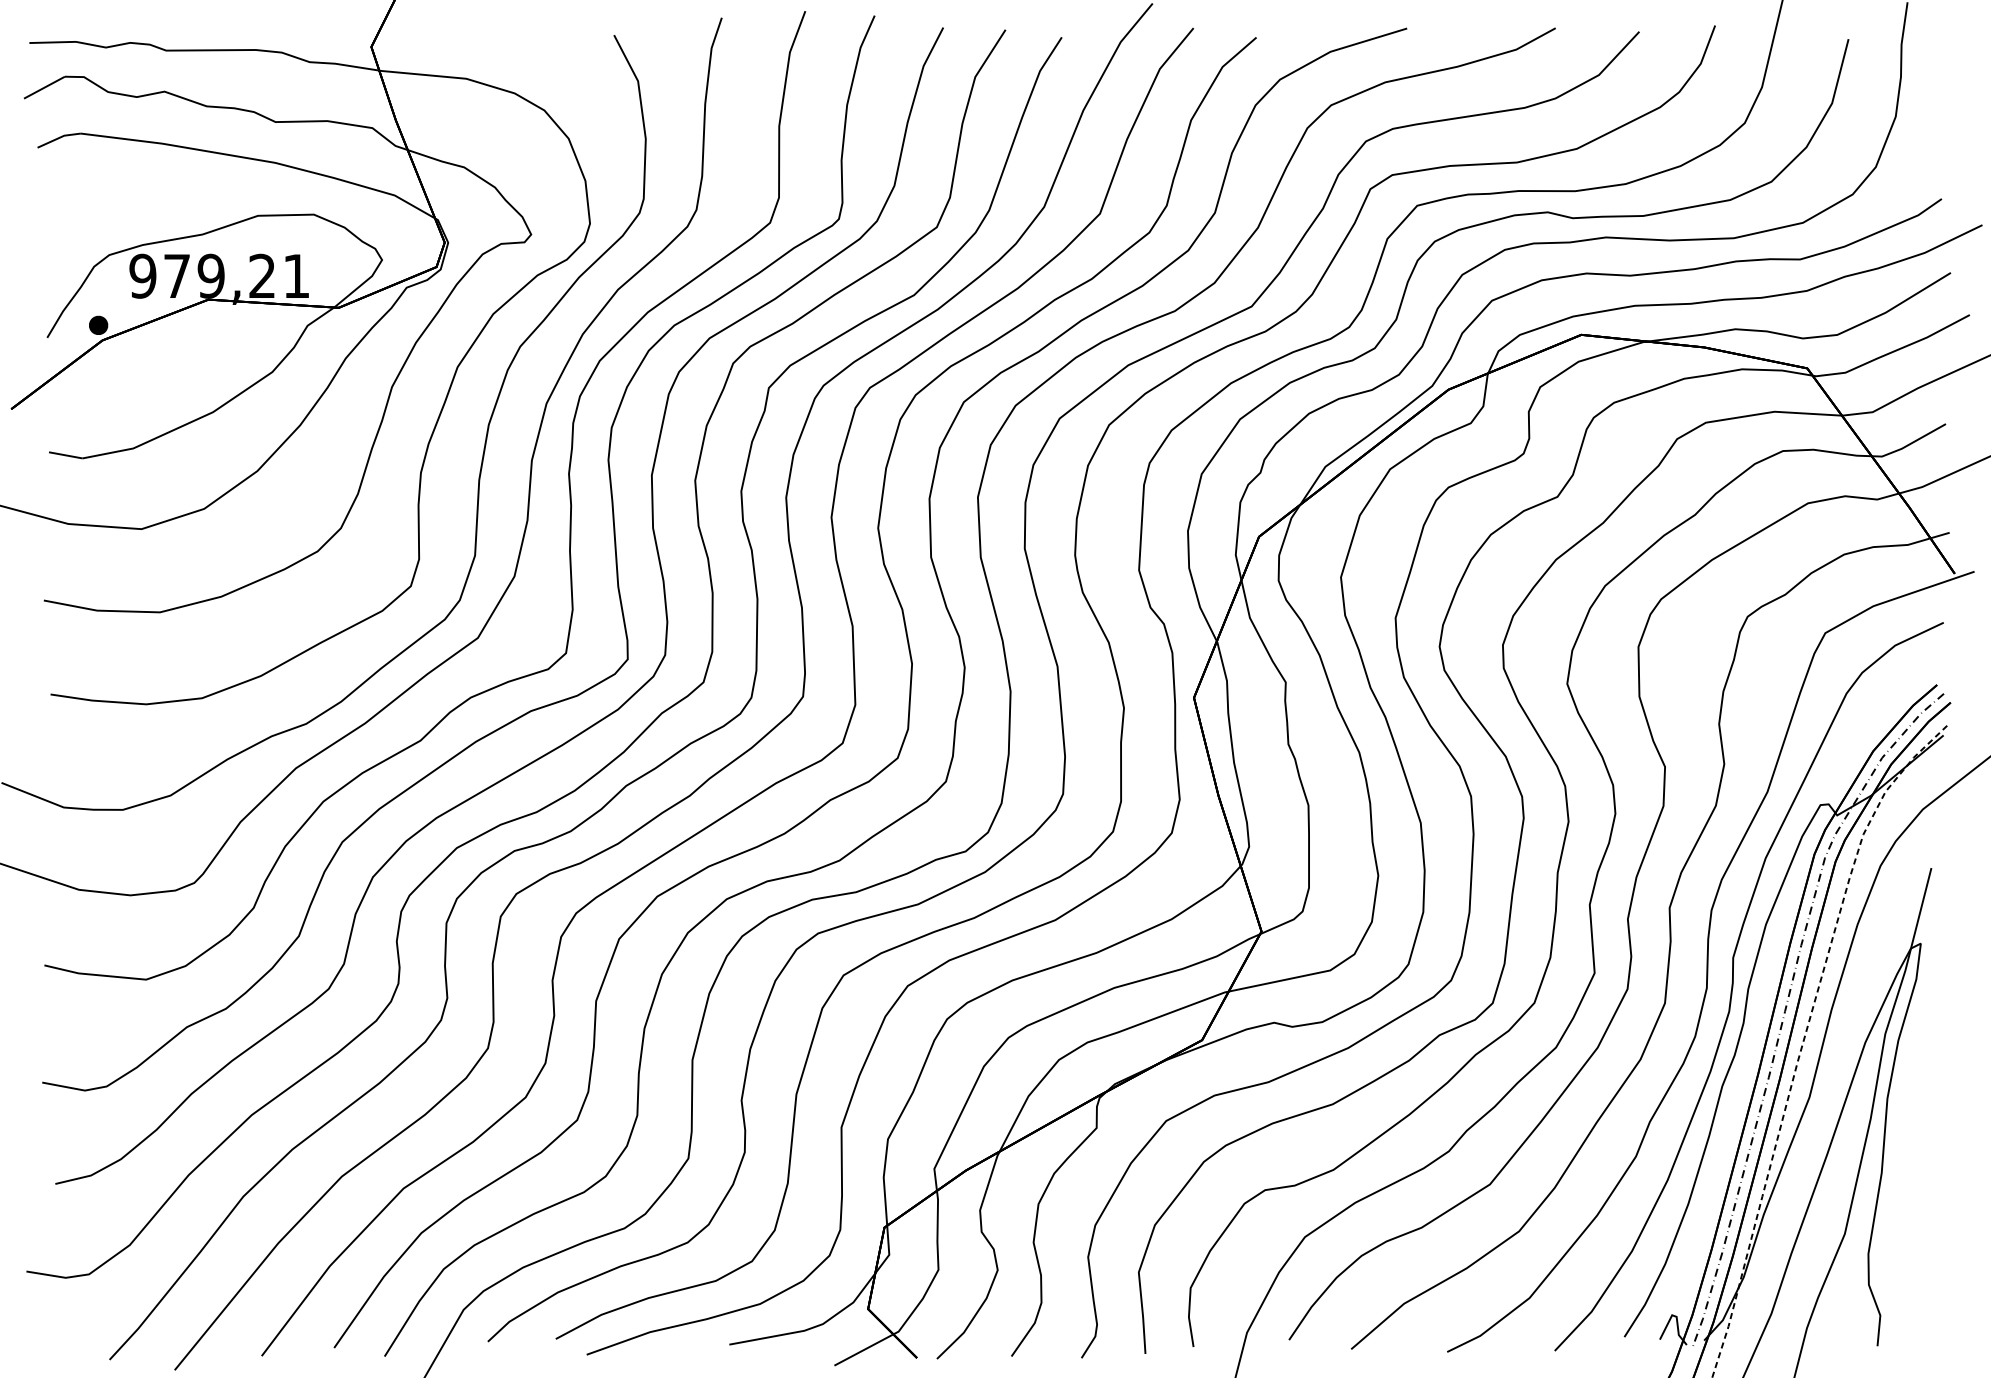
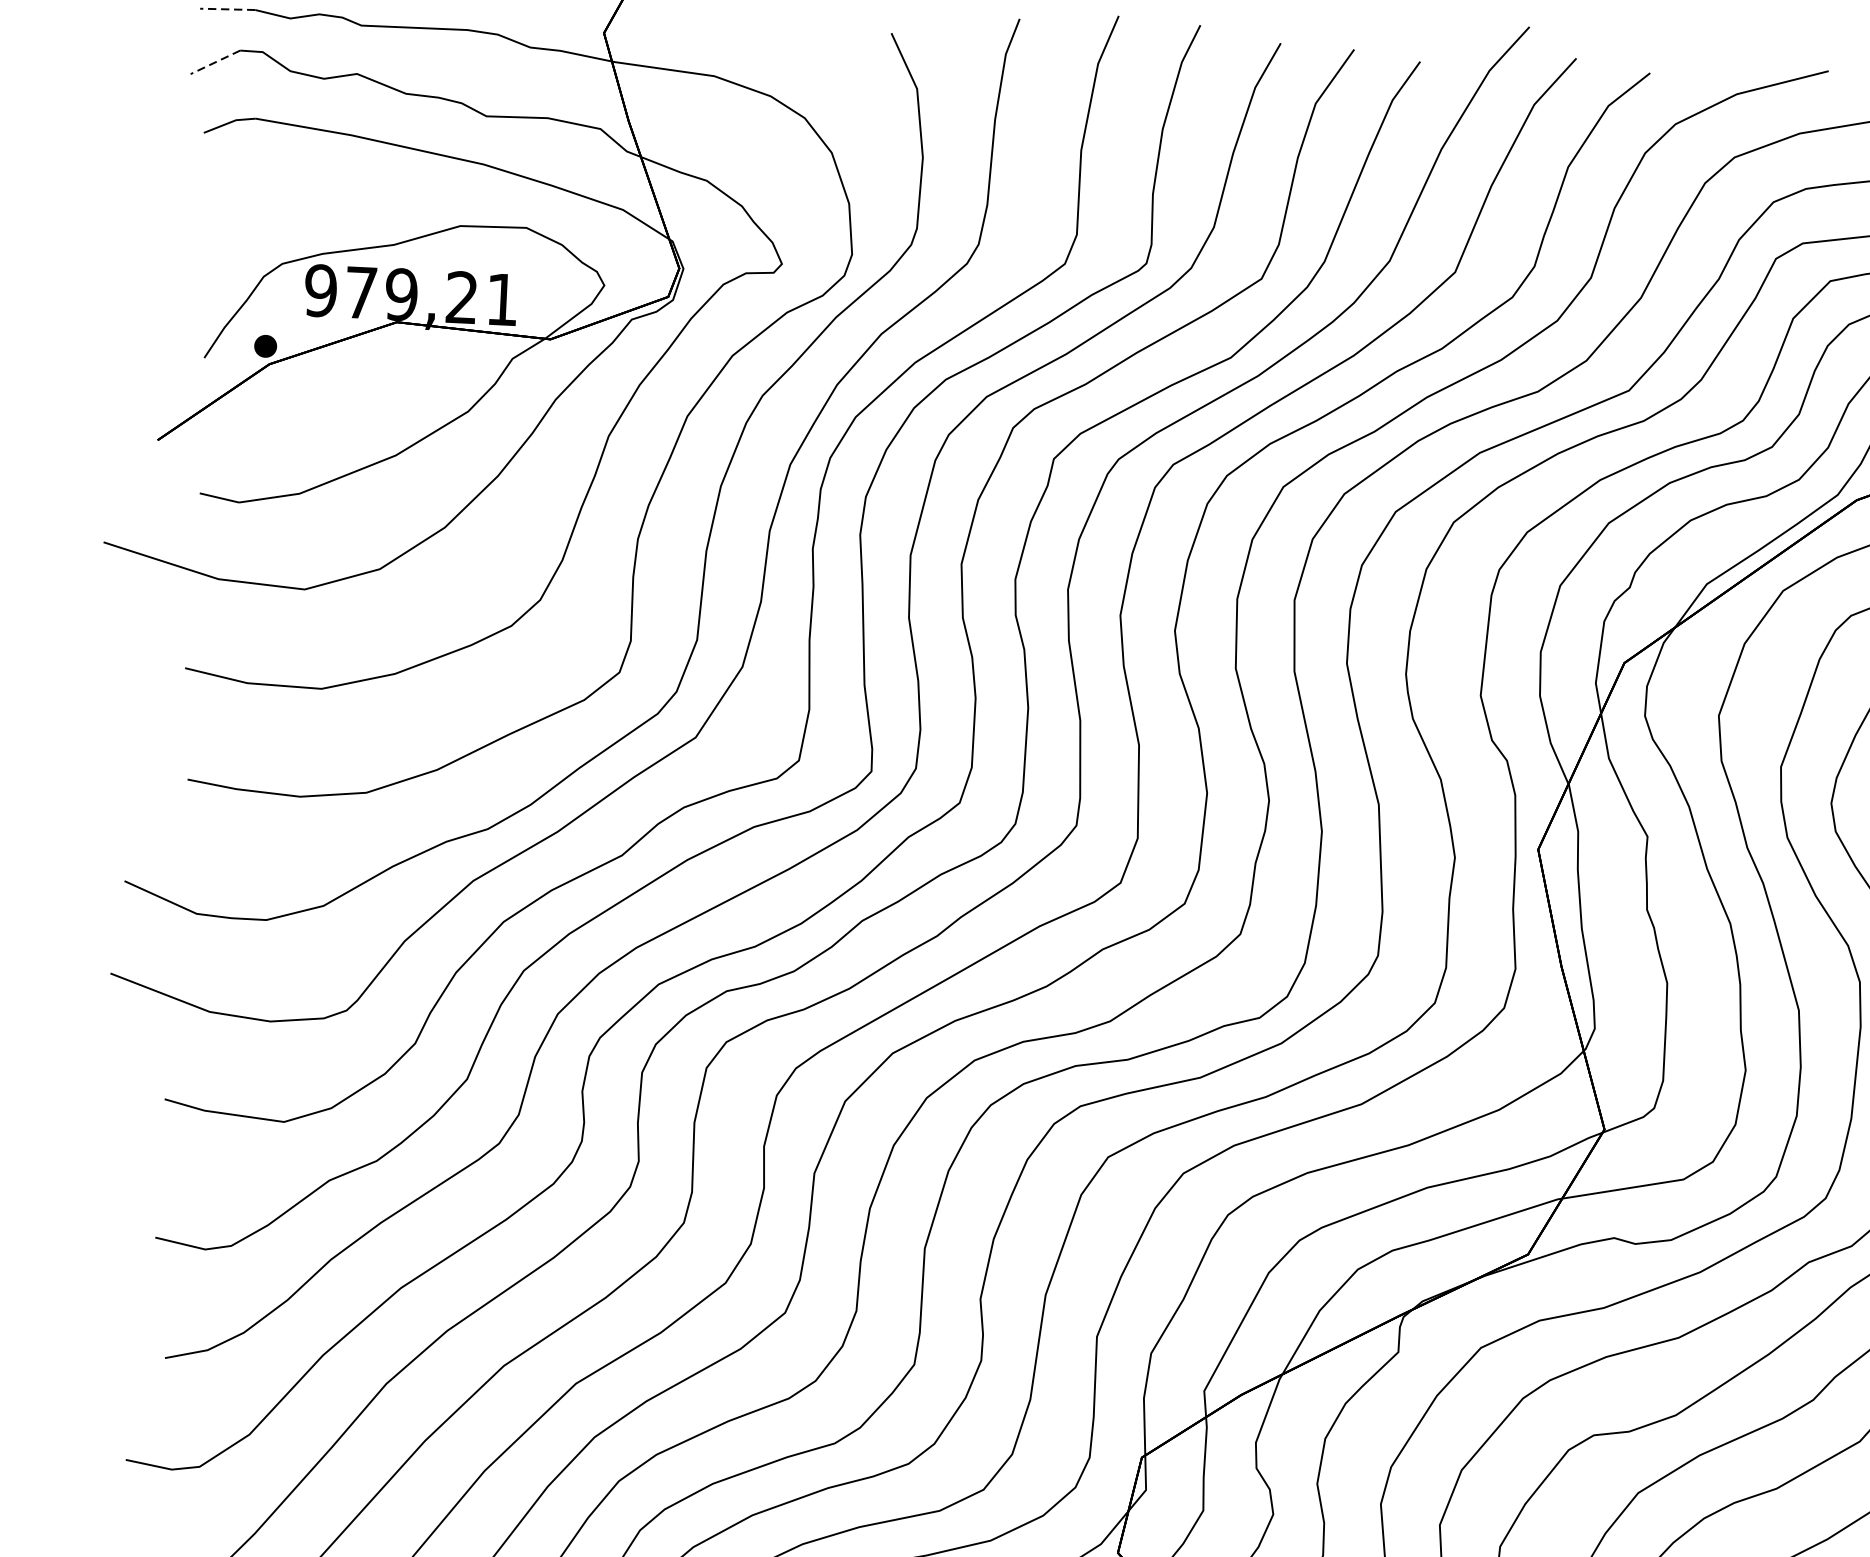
line: (52, 42) -> (227, 9), solid -> dashed
line: (44, 87) -> (215, 62), solid -> dashed

